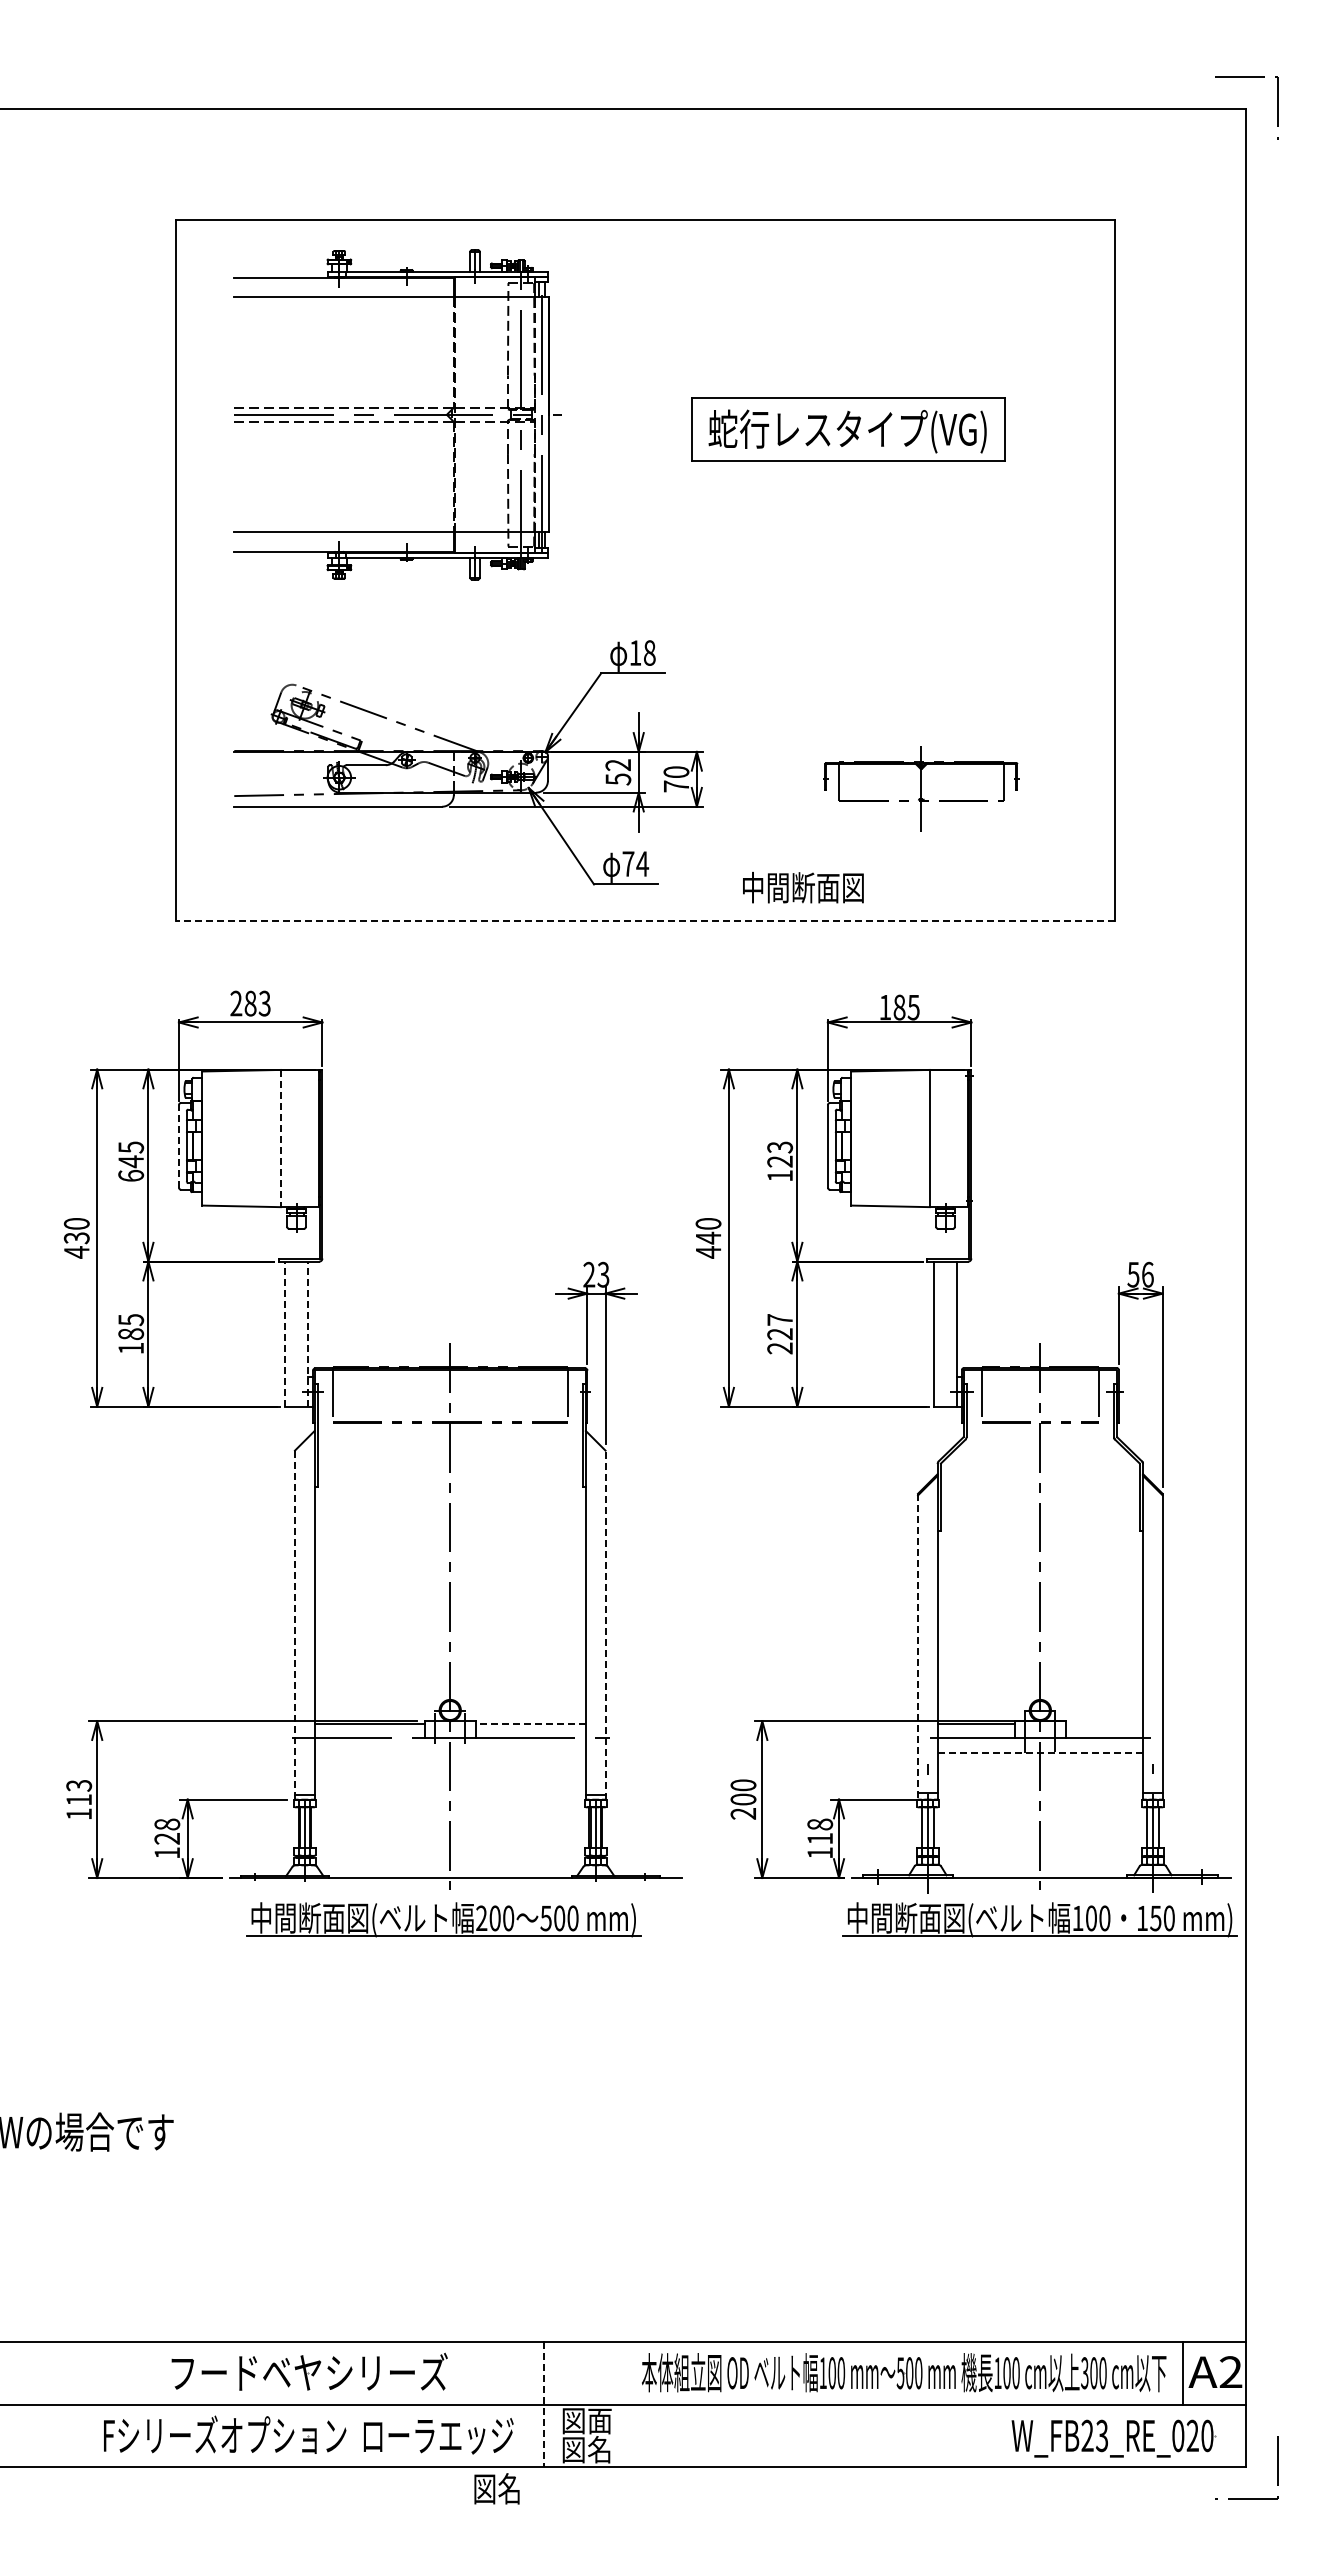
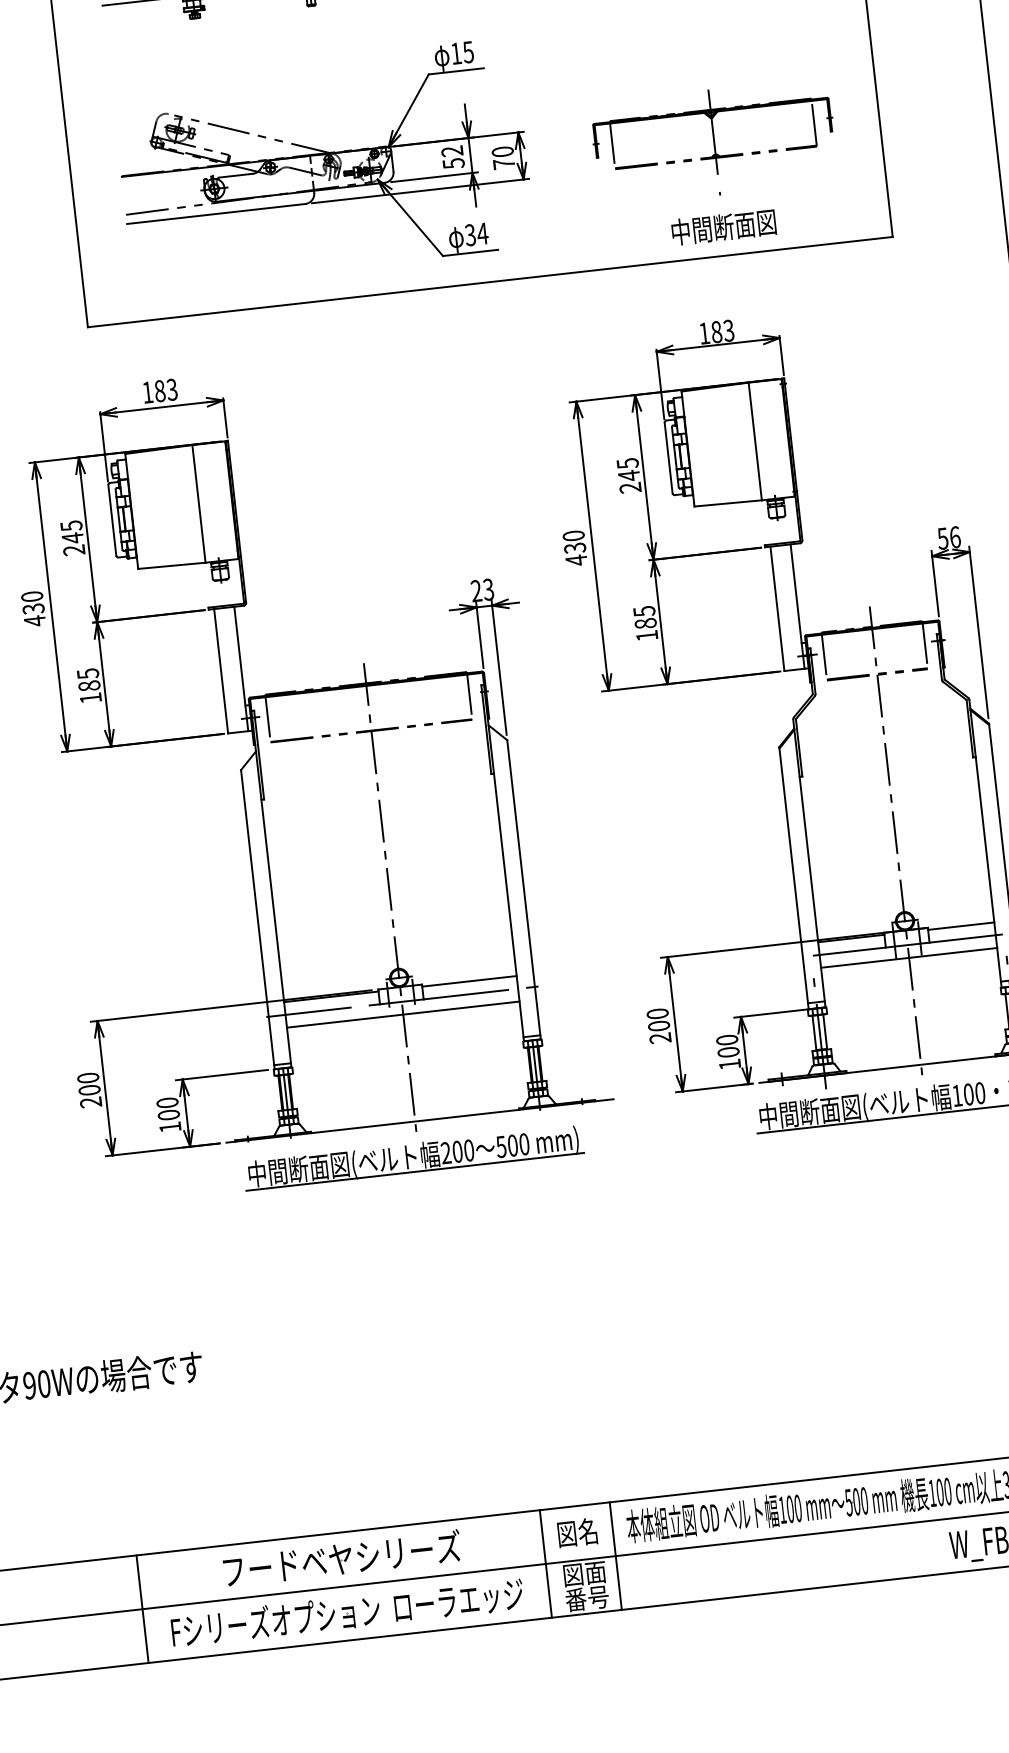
text: (649, 652) -> (468, 51), 18 -> 15
part: (921, 788) -> (714, 142), size x1.43
text: (628, 863) -> (470, 234), 74 -> 34
text: (803, 887) -> (723, 227), moved
line: (644, 920) -> (489, 282), dashed -> solid
text: (236, 1003) -> (147, 392), 283 -> 183
text: (913, 1006) -> (728, 329), 185 -> 183
line: (280, 1138) -> (198, 503), dashed -> solid
line: (178, 1145) -> (111, 519), dashed -> solid
text: (779, 1161) -> (628, 475), 123 -> 245
text: (131, 1175) -> (74, 549), 645 -> 245
text: (708, 1237) -> (575, 547), 440 -> 430
line: (284, 1334) -> (220, 671), dashed -> solid
line: (308, 1334) -> (241, 669), dashed -> solid
text: (780, 1334) -> (646, 623), 227 -> 185
line: (605, 1624) -> (523, 889), dashed -> solid
line: (295, 1625) -> (258, 919), dashed -> solid
line: (918, 1646) -> (794, 878), dashed -> solid
line: (530, 1723) -> (469, 981), dashed -> solid
line: (1104, 1723) -> (961, 926), added
line: (449, 1753) -> (402, 1014), added
line: (1040, 1753) -> (909, 958), dashed -> solid
text: (79, 1799) -> (89, 1089), 113 -> 200
text: (167, 1831) -> (168, 1108), 128 -> 100
text: (820, 1831) -> (728, 1046), 118 -> 100
line: (73, 2404) -> (142, 1609), added
line: (543, 2404) -> (545, 1563), dashed -> solid
line: (625, 2404) -> (616, 1555), added
text: (586, 2449) -> (587, 1598), 図名 -> 番号
text: (496, 2488) -> (577, 1532), moved

